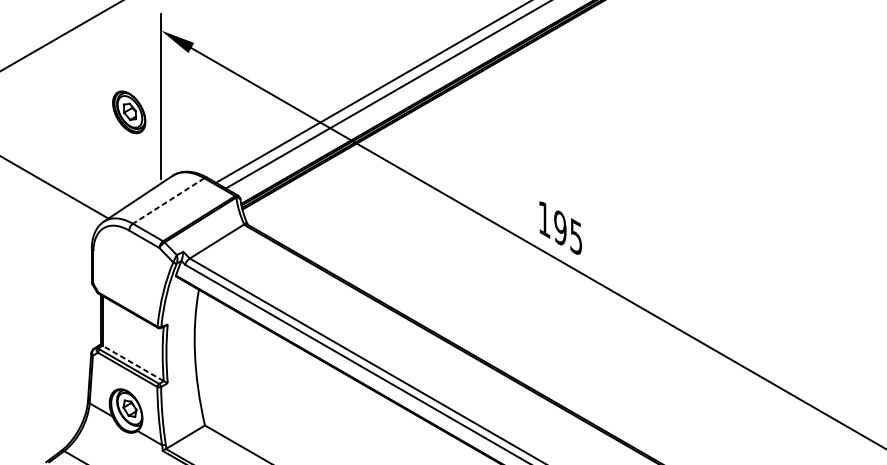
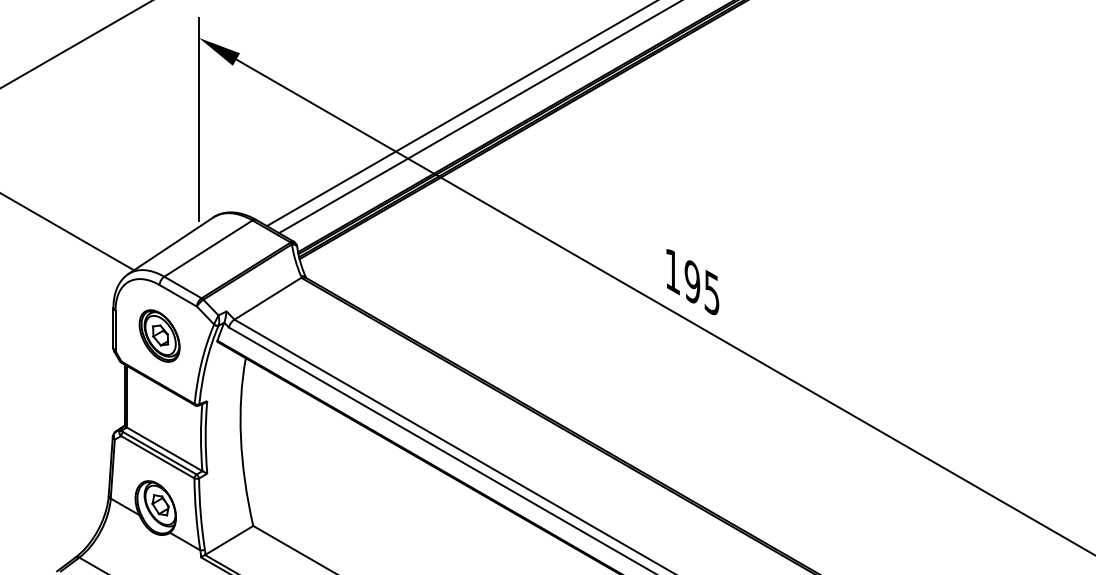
part: (129, 111) -> (159, 335), moved
line: (168, 200) -> (208, 248), dashed -> solid
line: (133, 363) -> (164, 449), dashed -> solid

